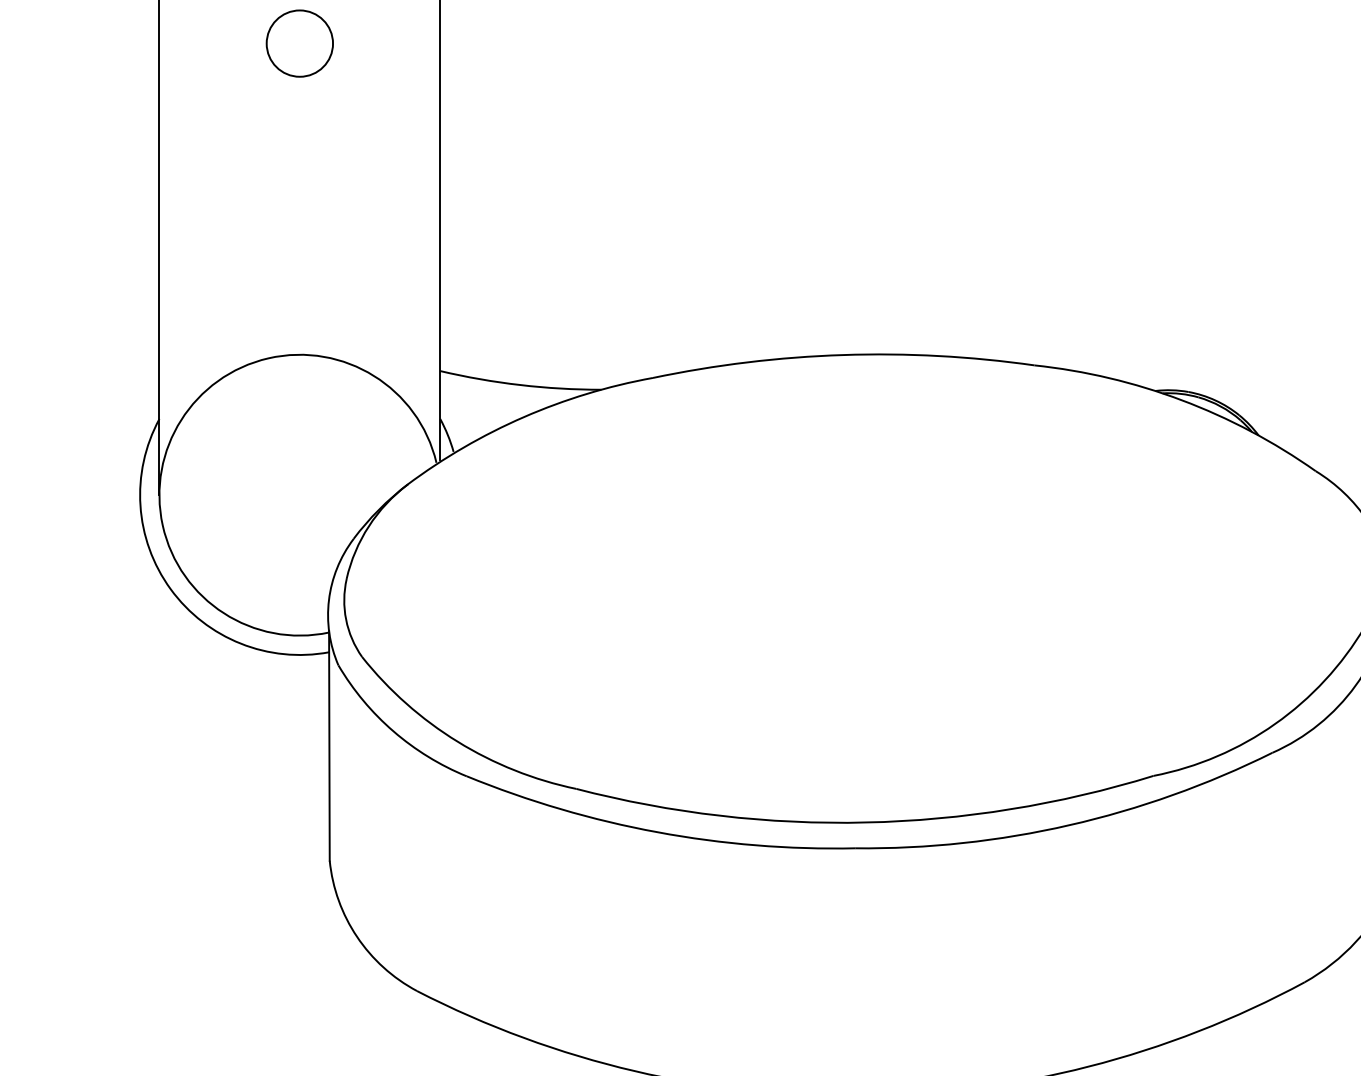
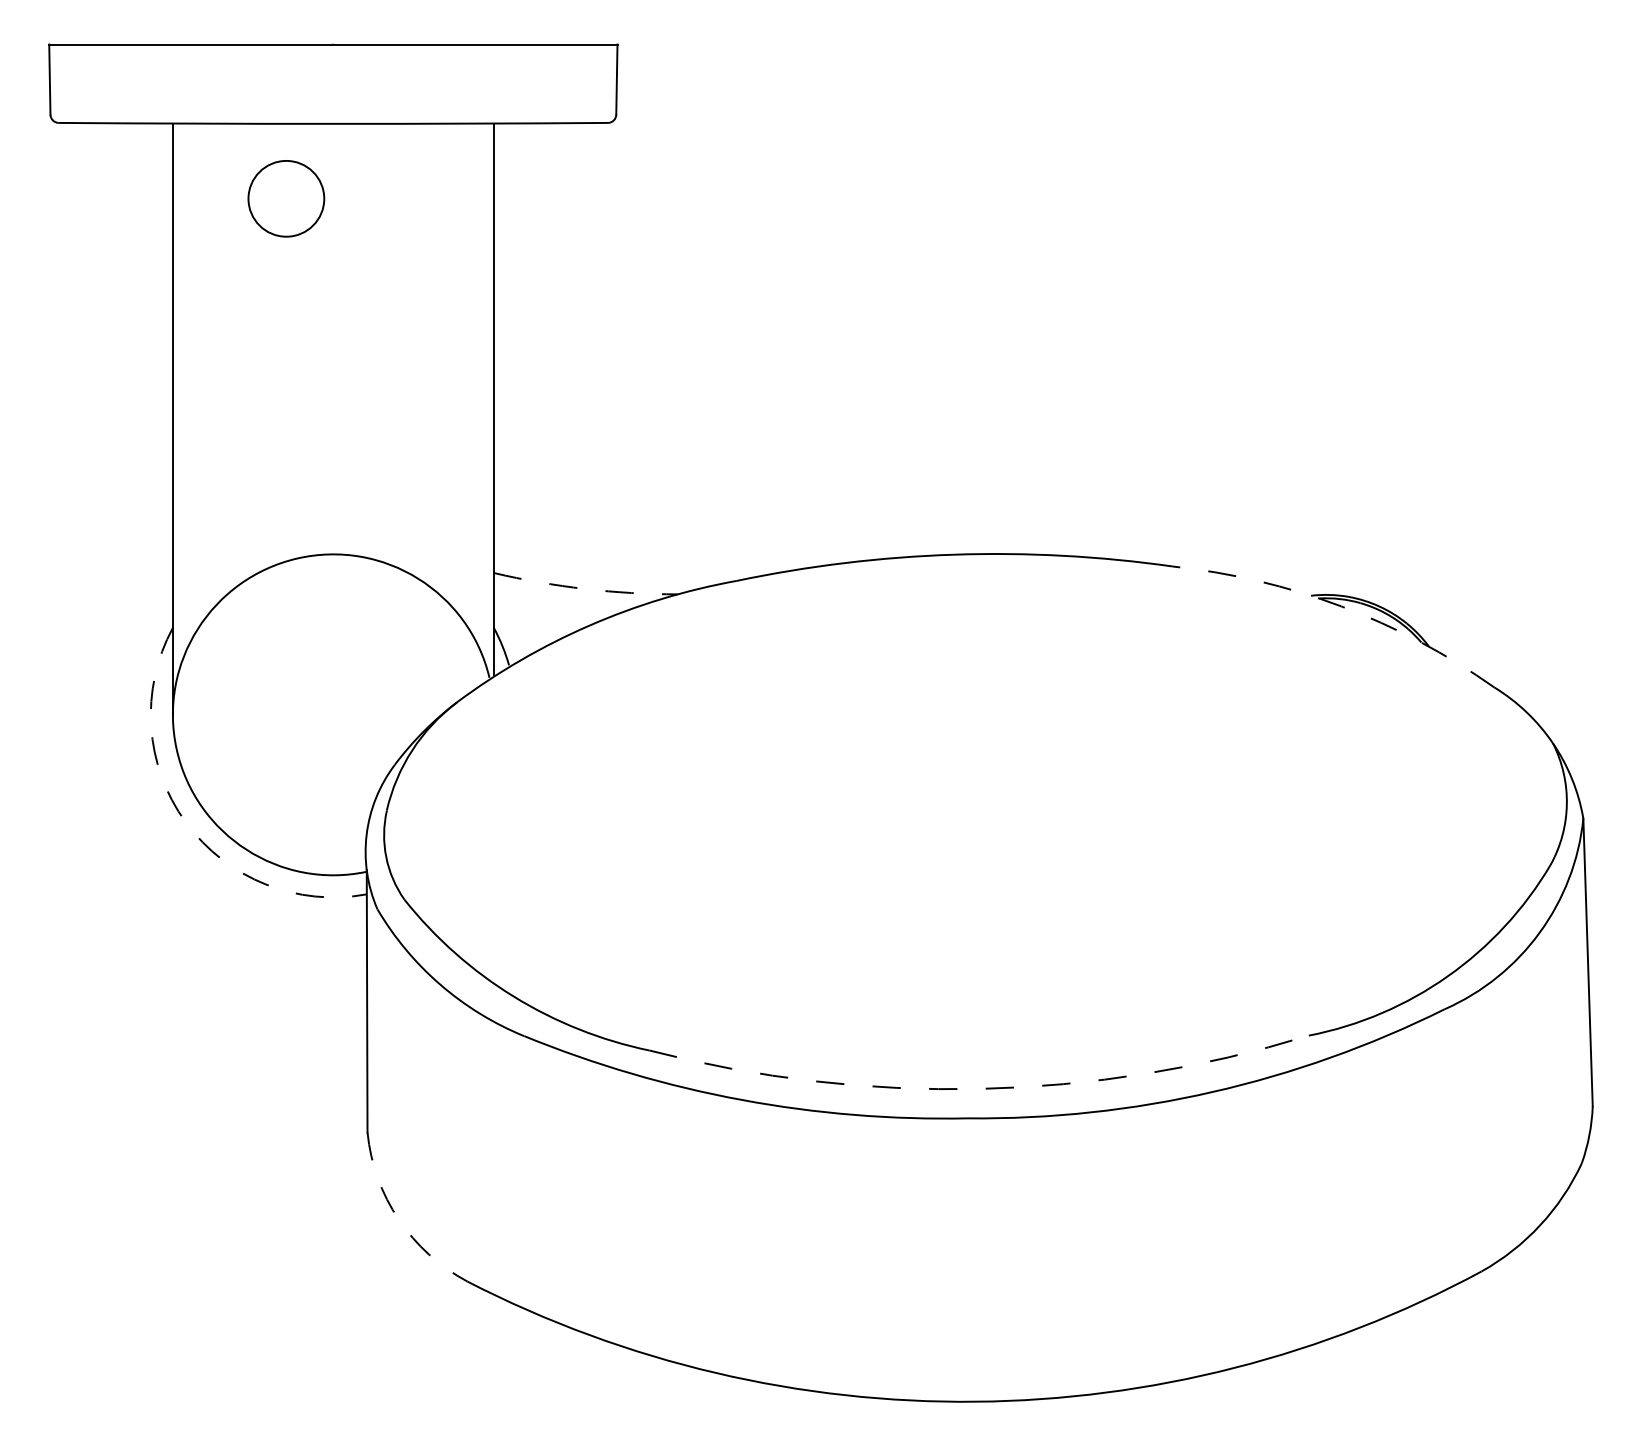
circle: (299, 43) -> (286, 198), moved
arc: (520, 384) -> (585, 588), solid -> dashed
arc: (1182, 400) -> (1341, 606), solid -> dashed
arc: (170, 589) -> (185, 822), solid -> dashed
arc: (866, 822) -> (980, 1088), solid -> dashed
arc: (356, 936) -> (398, 1219), solid -> dashed

